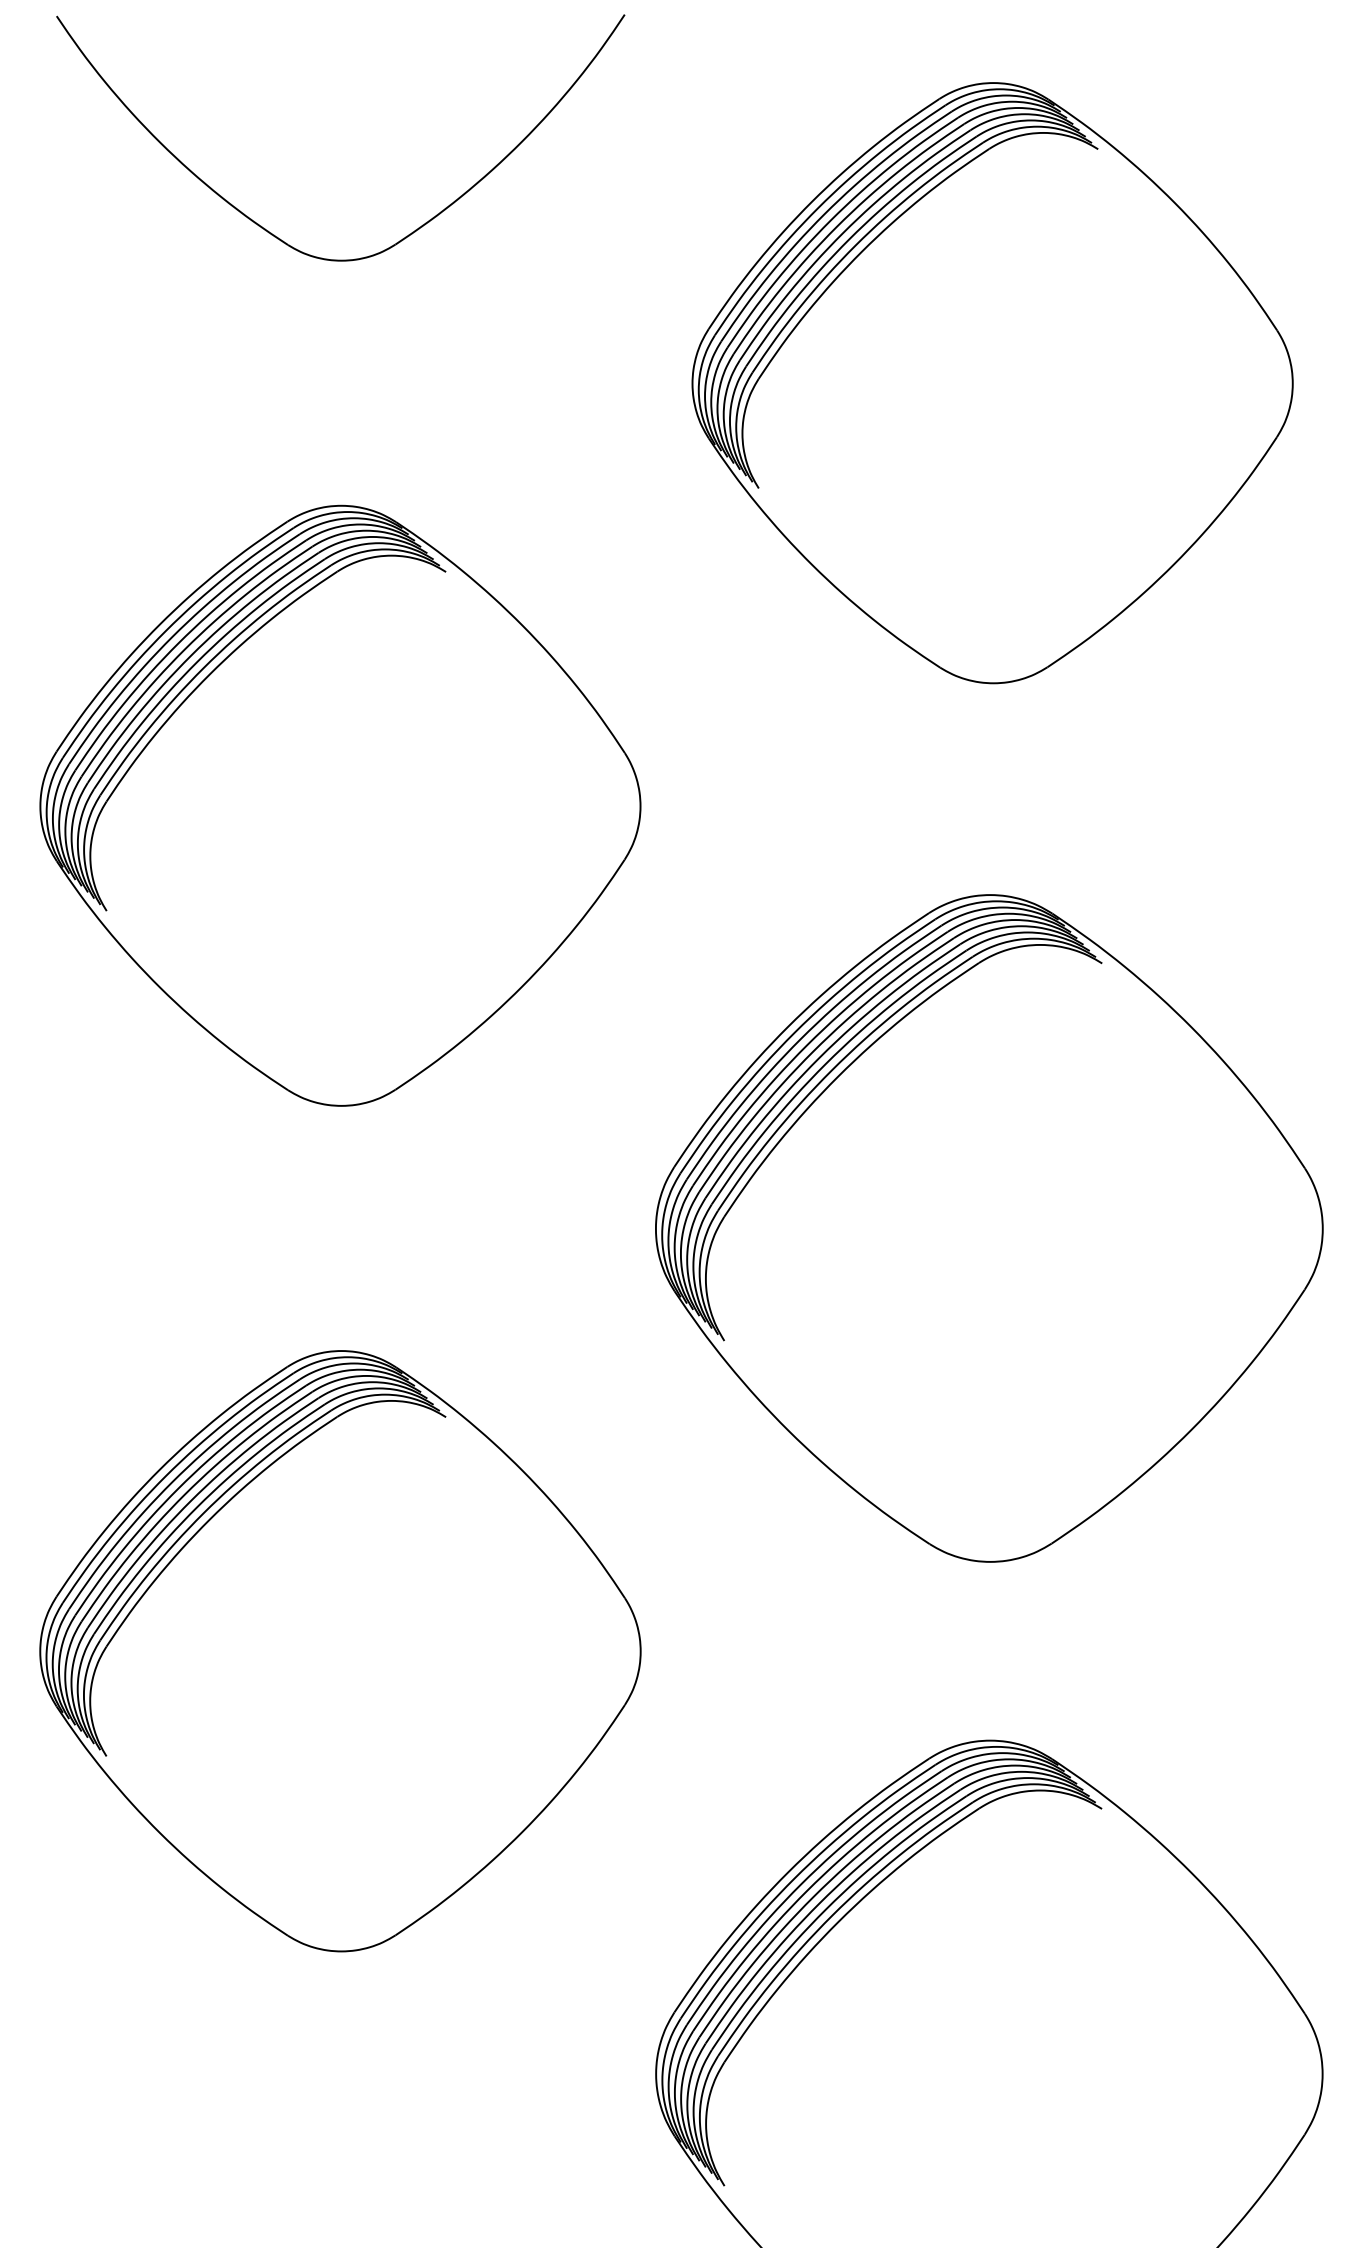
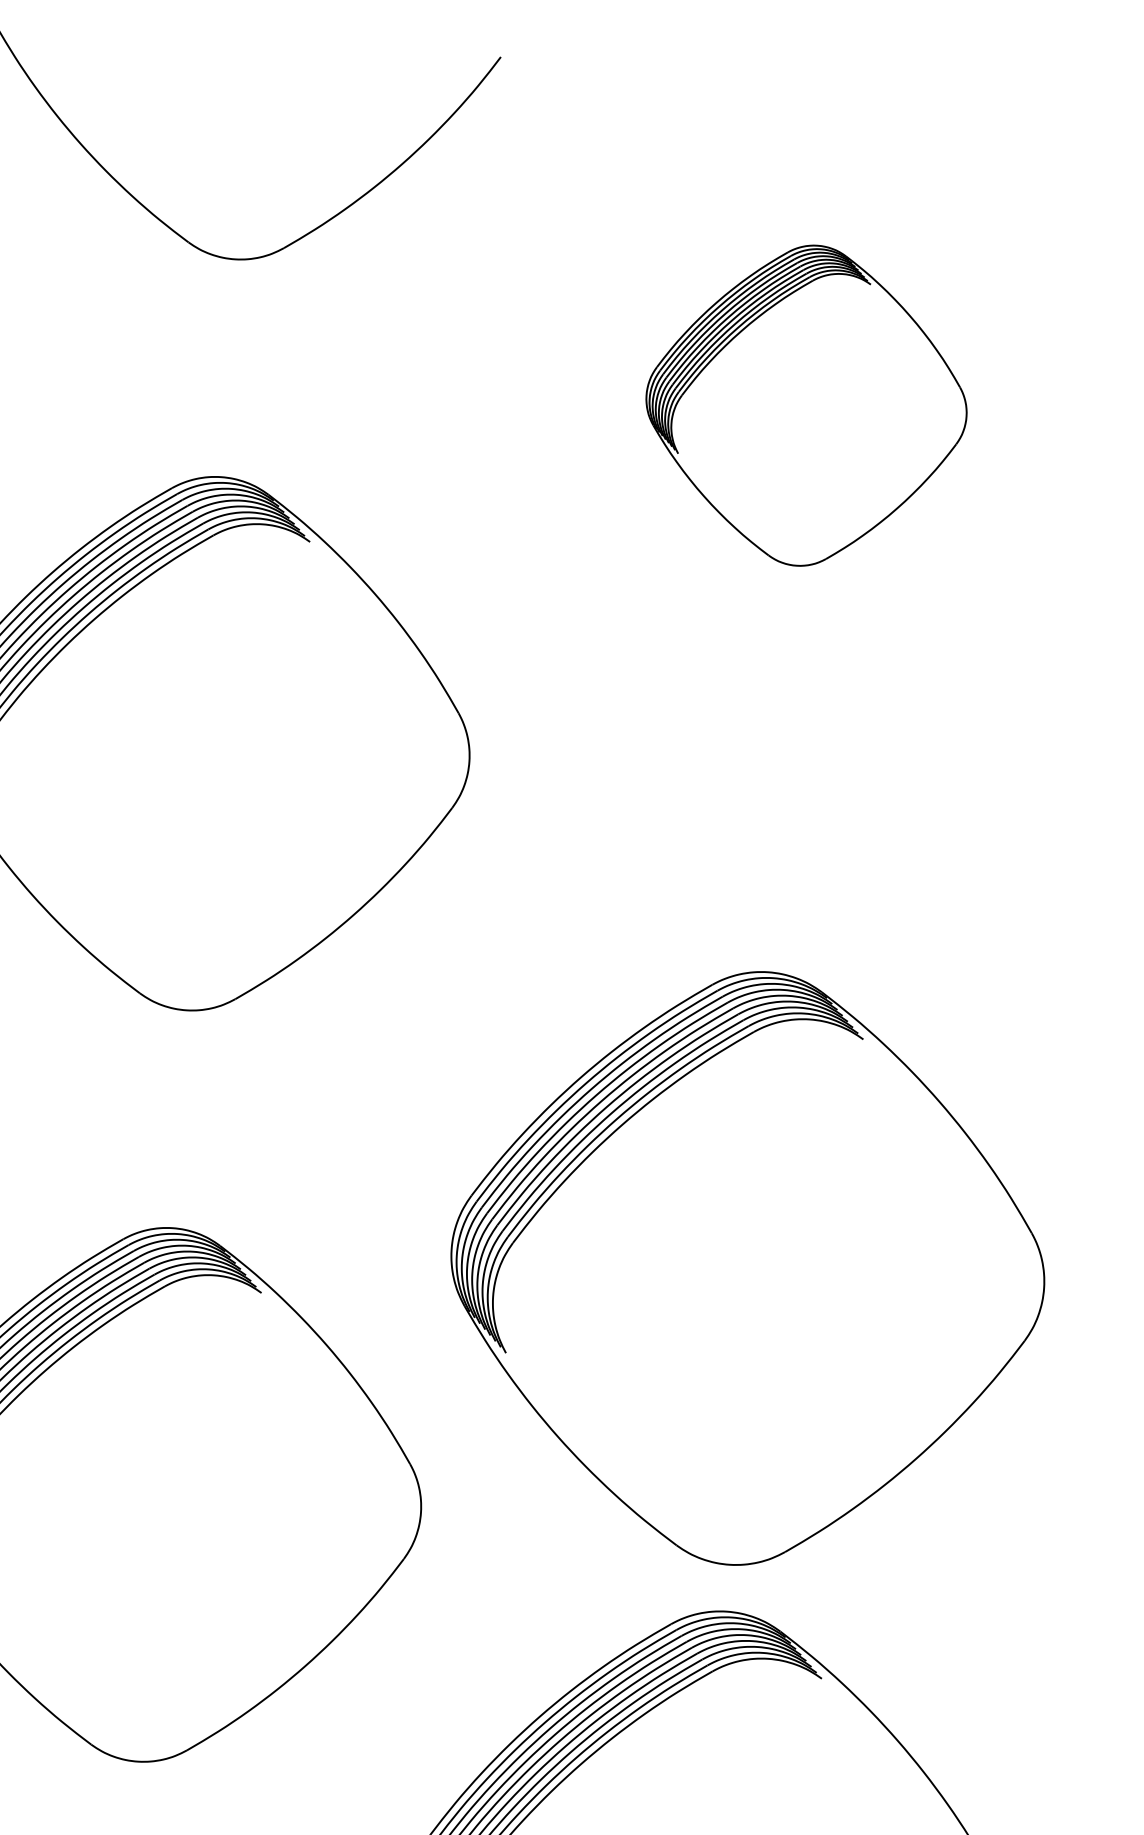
part: (992, 383) -> (806, 405), size x0.6
part: (989, 1228) -> (748, 1268), moved

